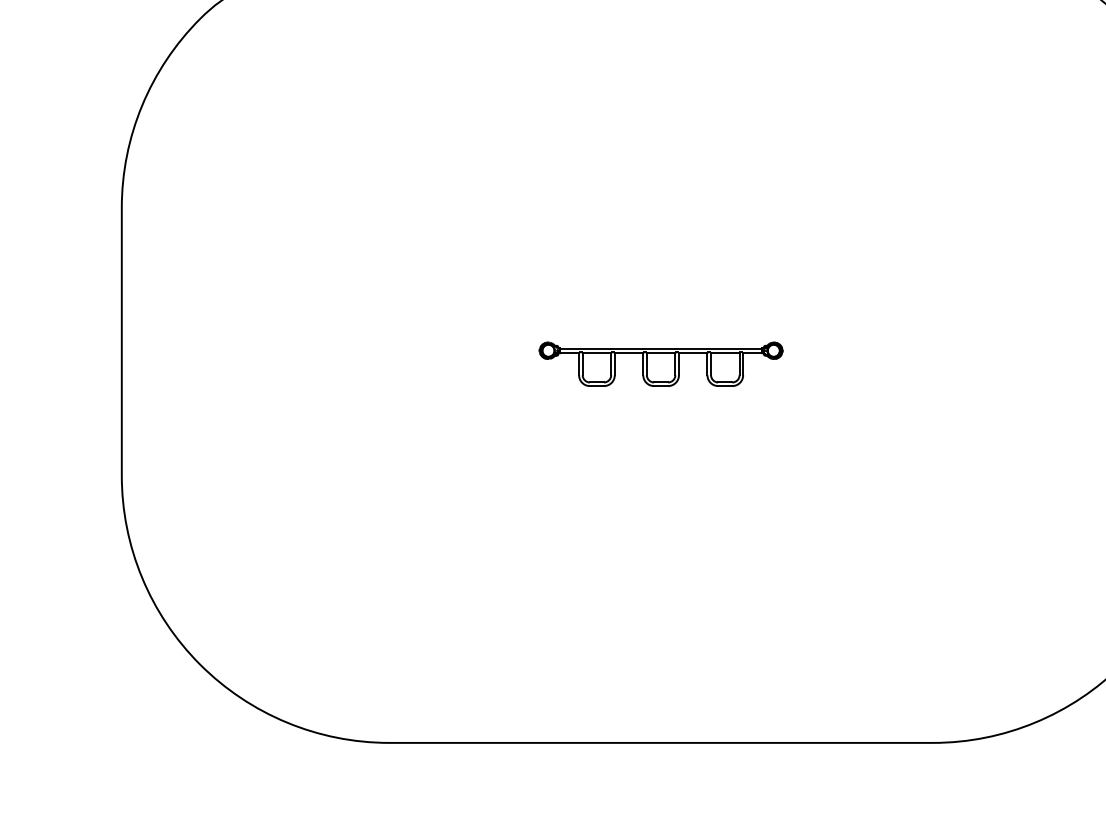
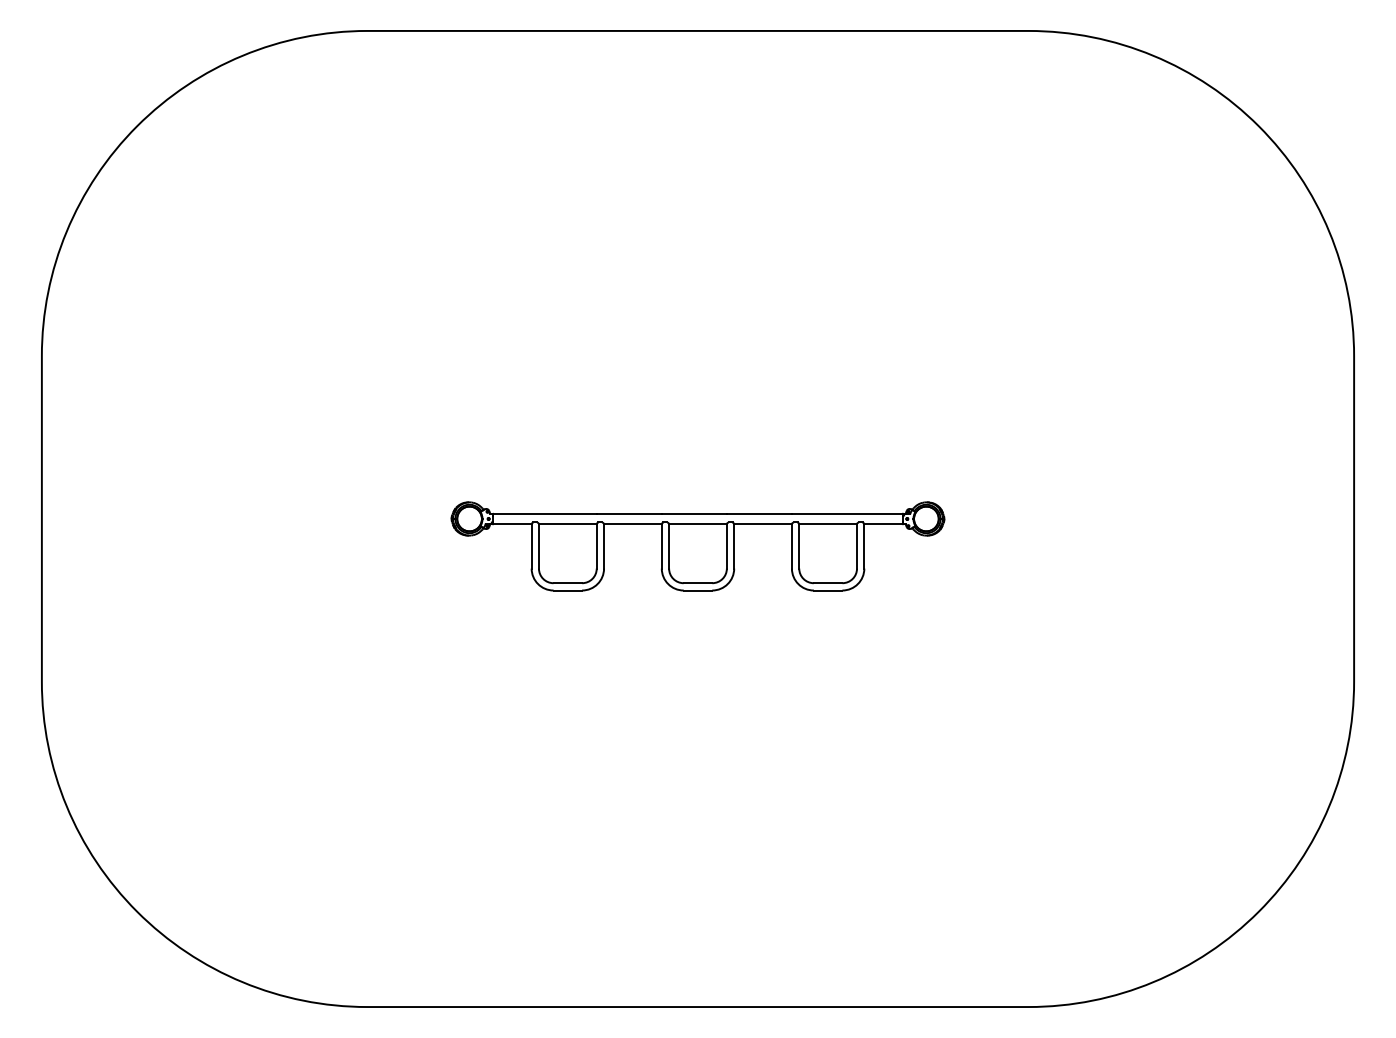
part: (660, 364) -> (697, 546), size x1.67

